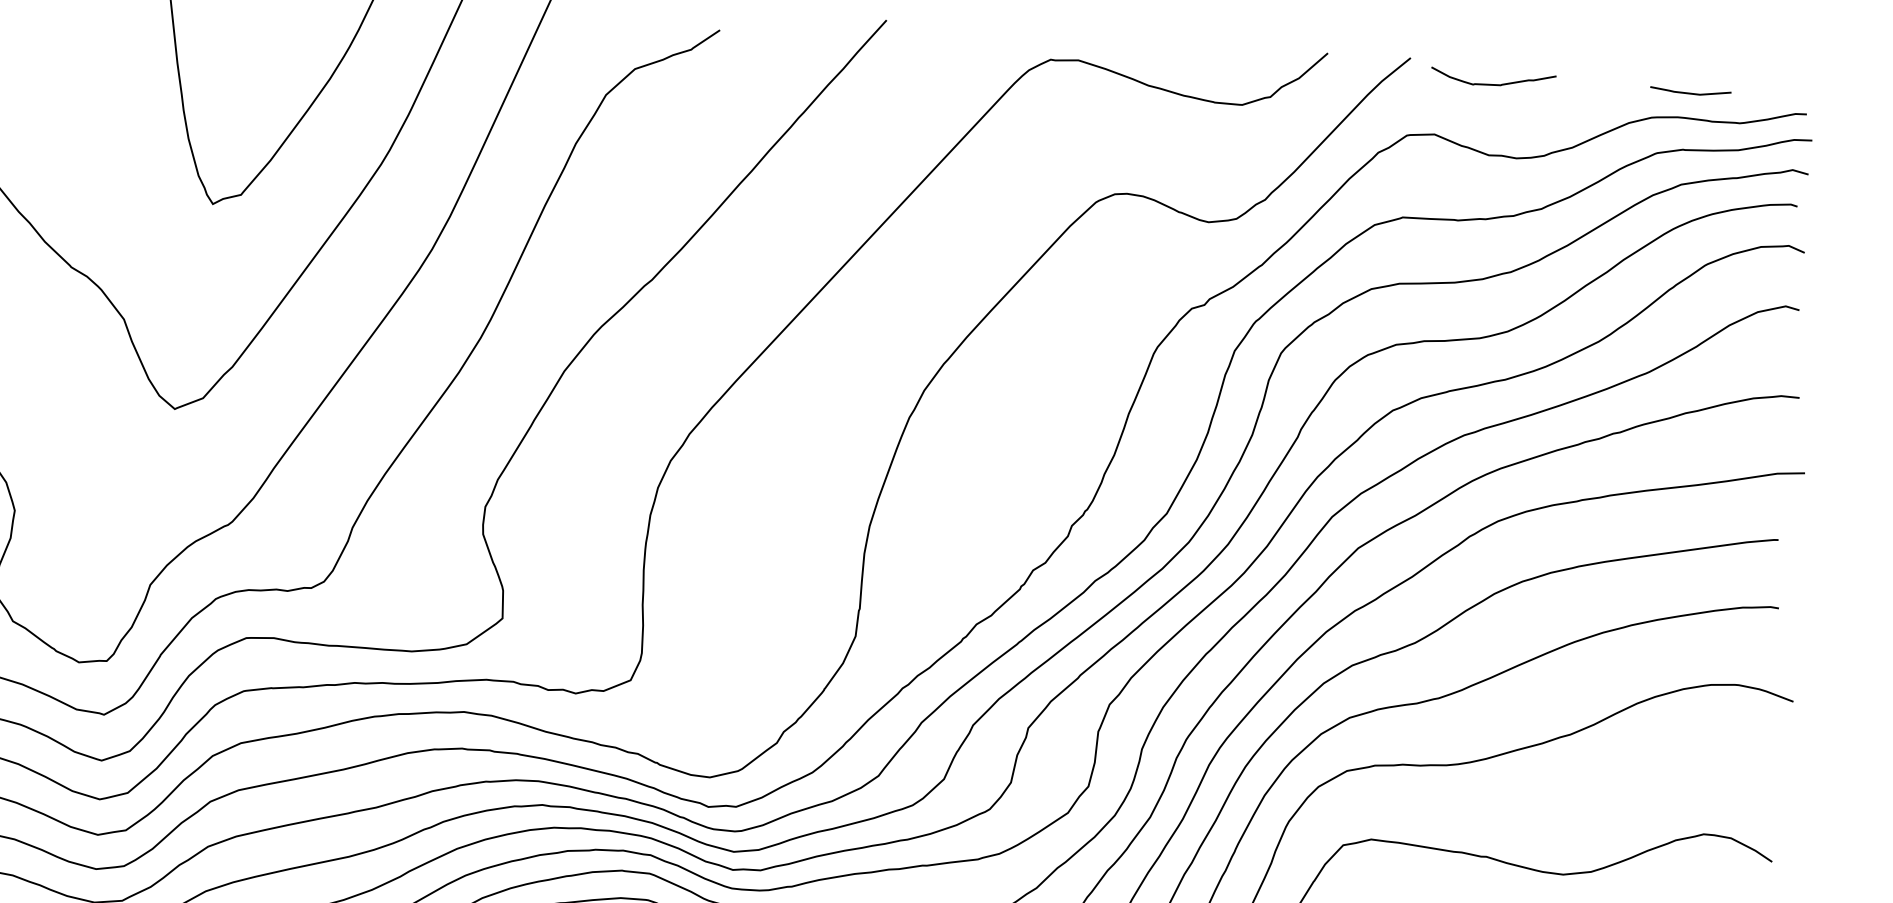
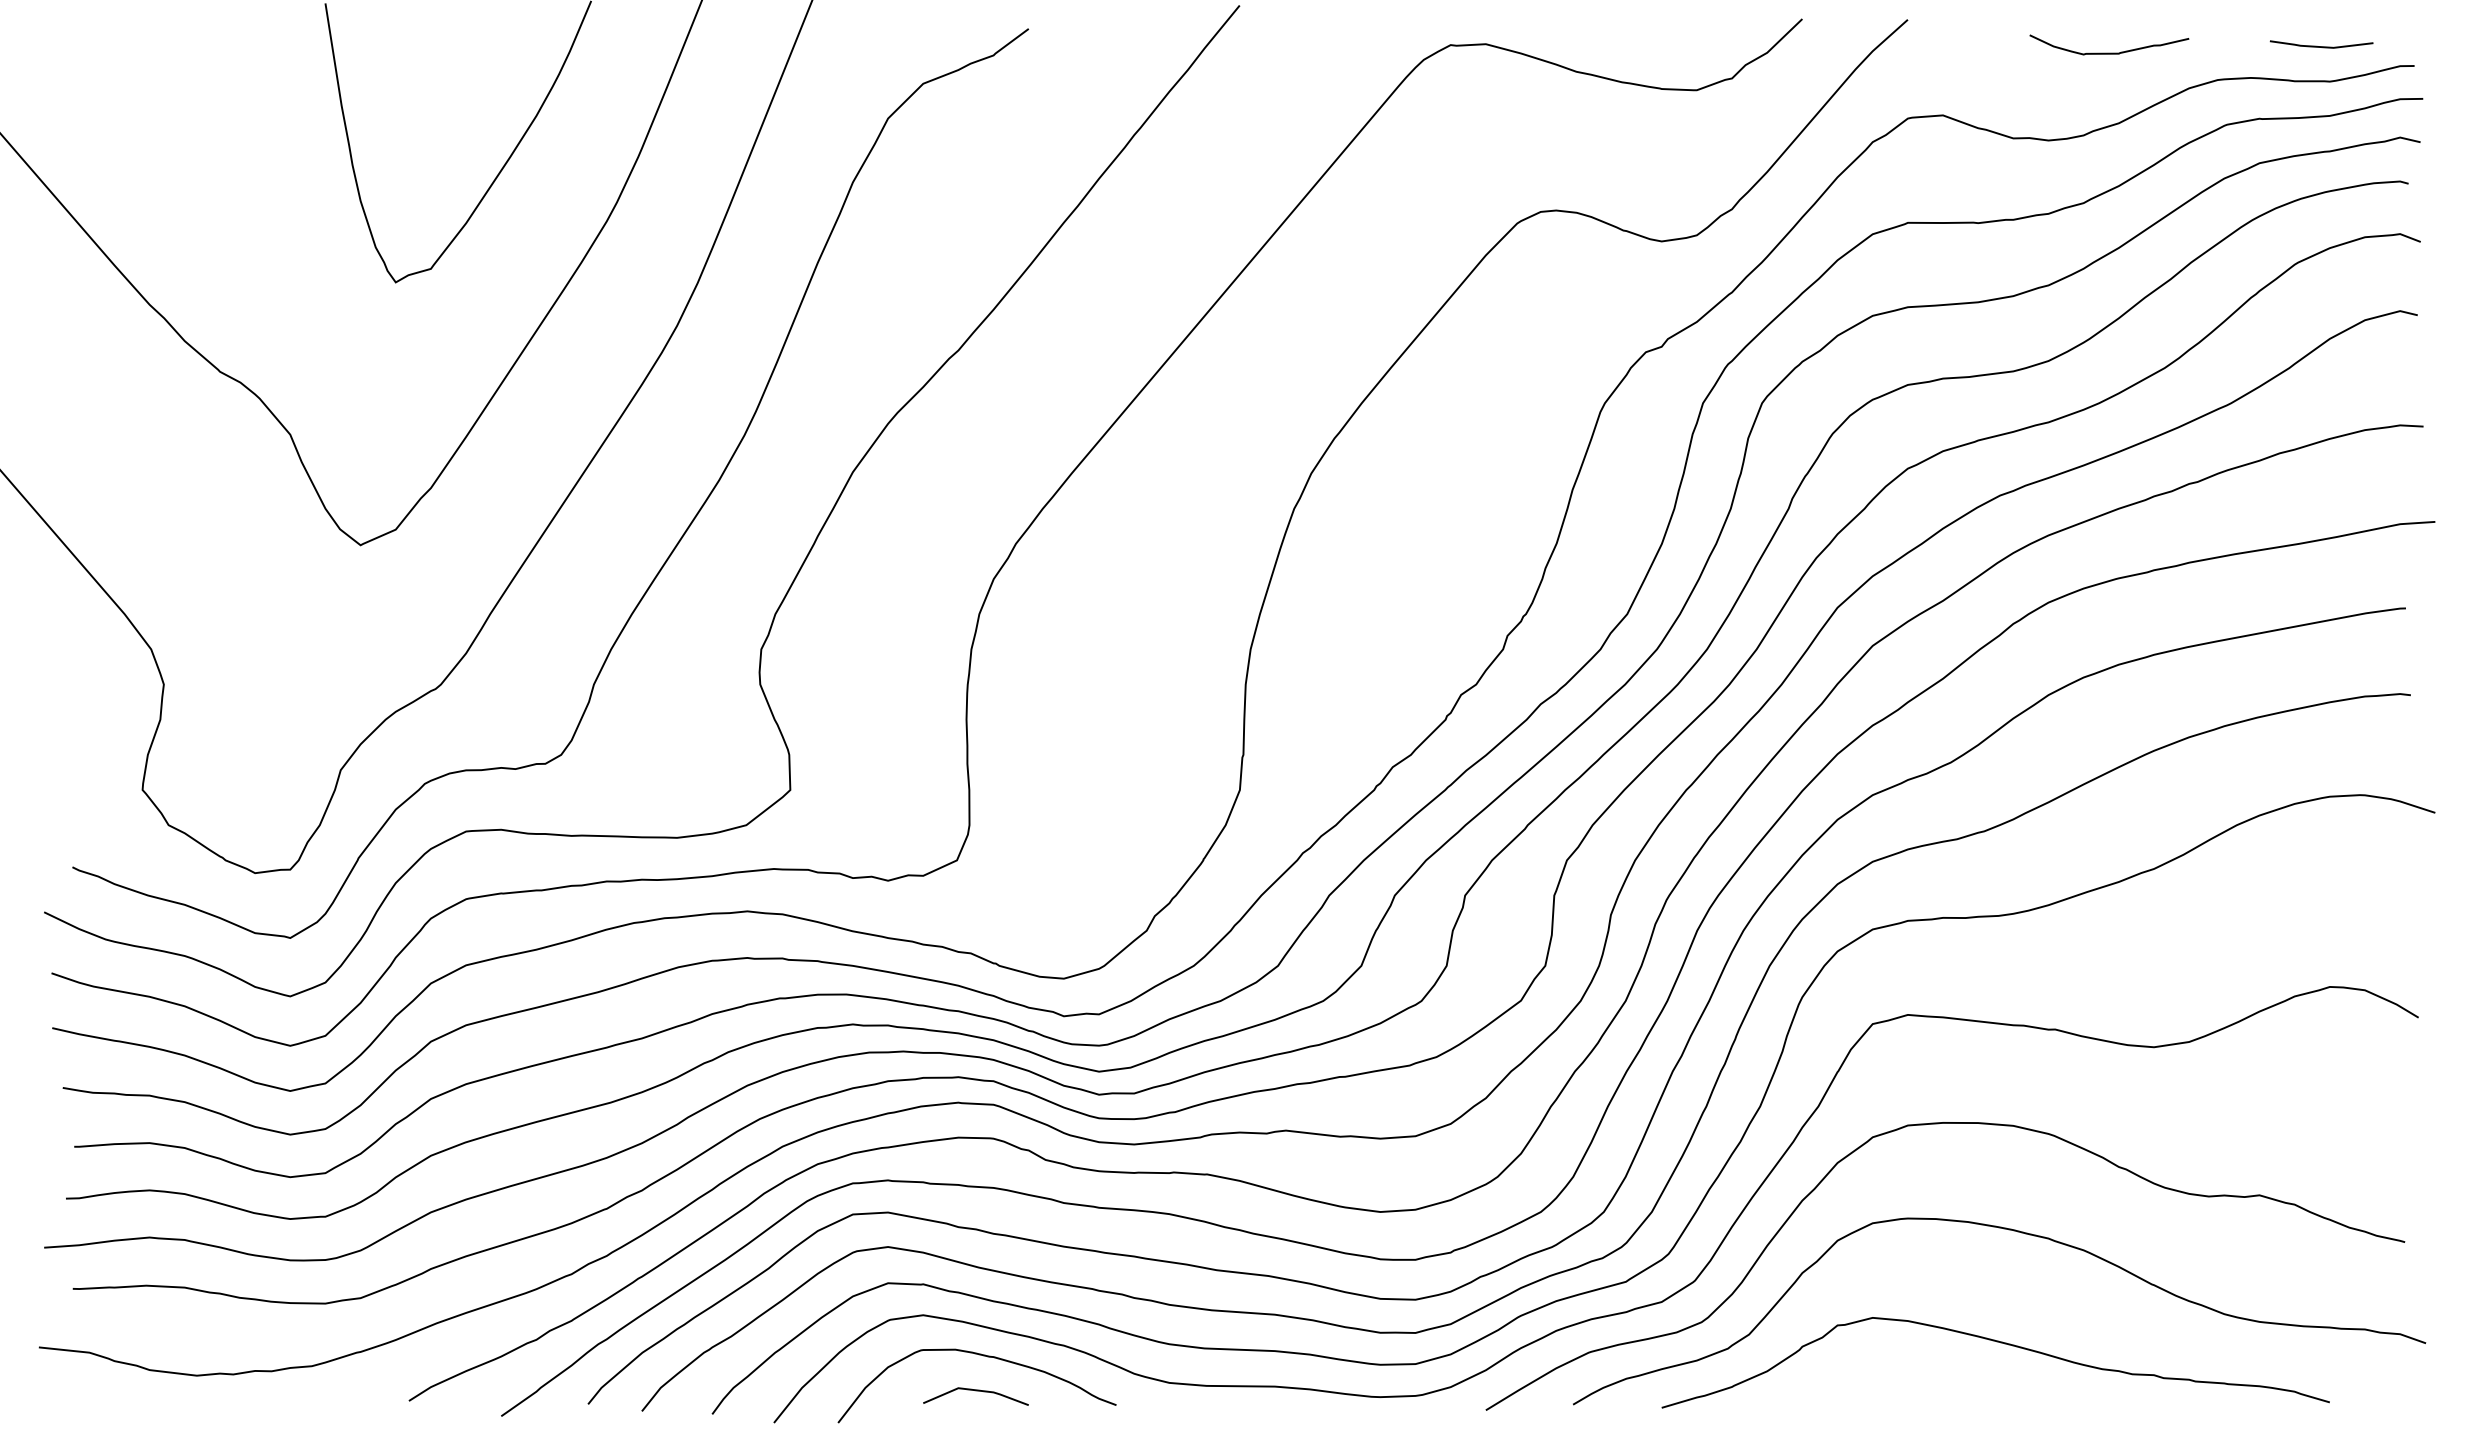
curve: (1493, 84) -> (2109, 52), moved
line: (1690, 93) -> (2321, 46), moved

